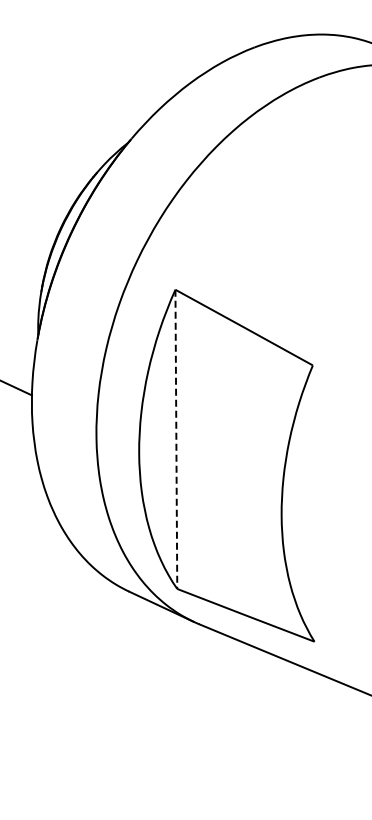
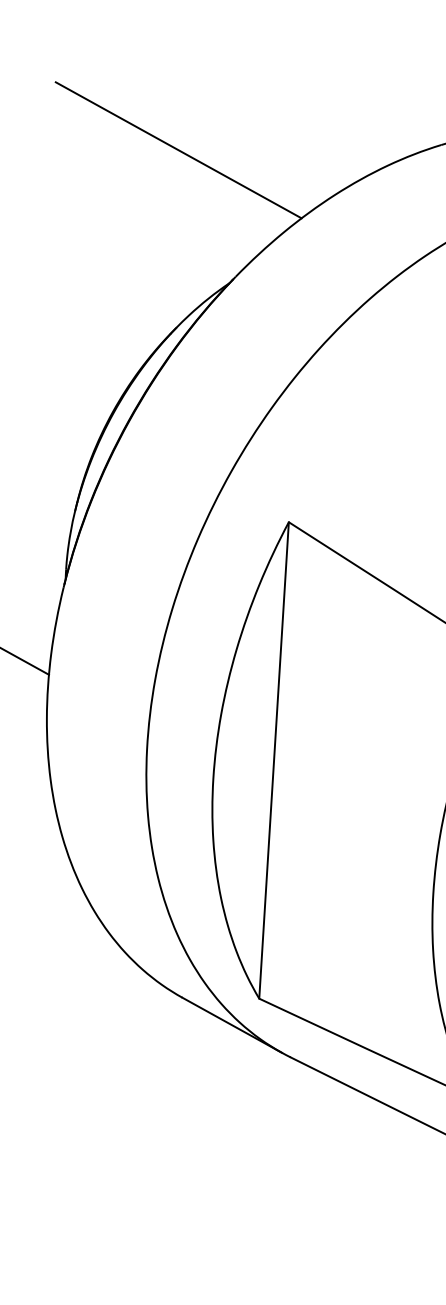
line: (90, 61) -> (178, 149), added
line: (176, 439) -> (274, 760), dashed -> solid

